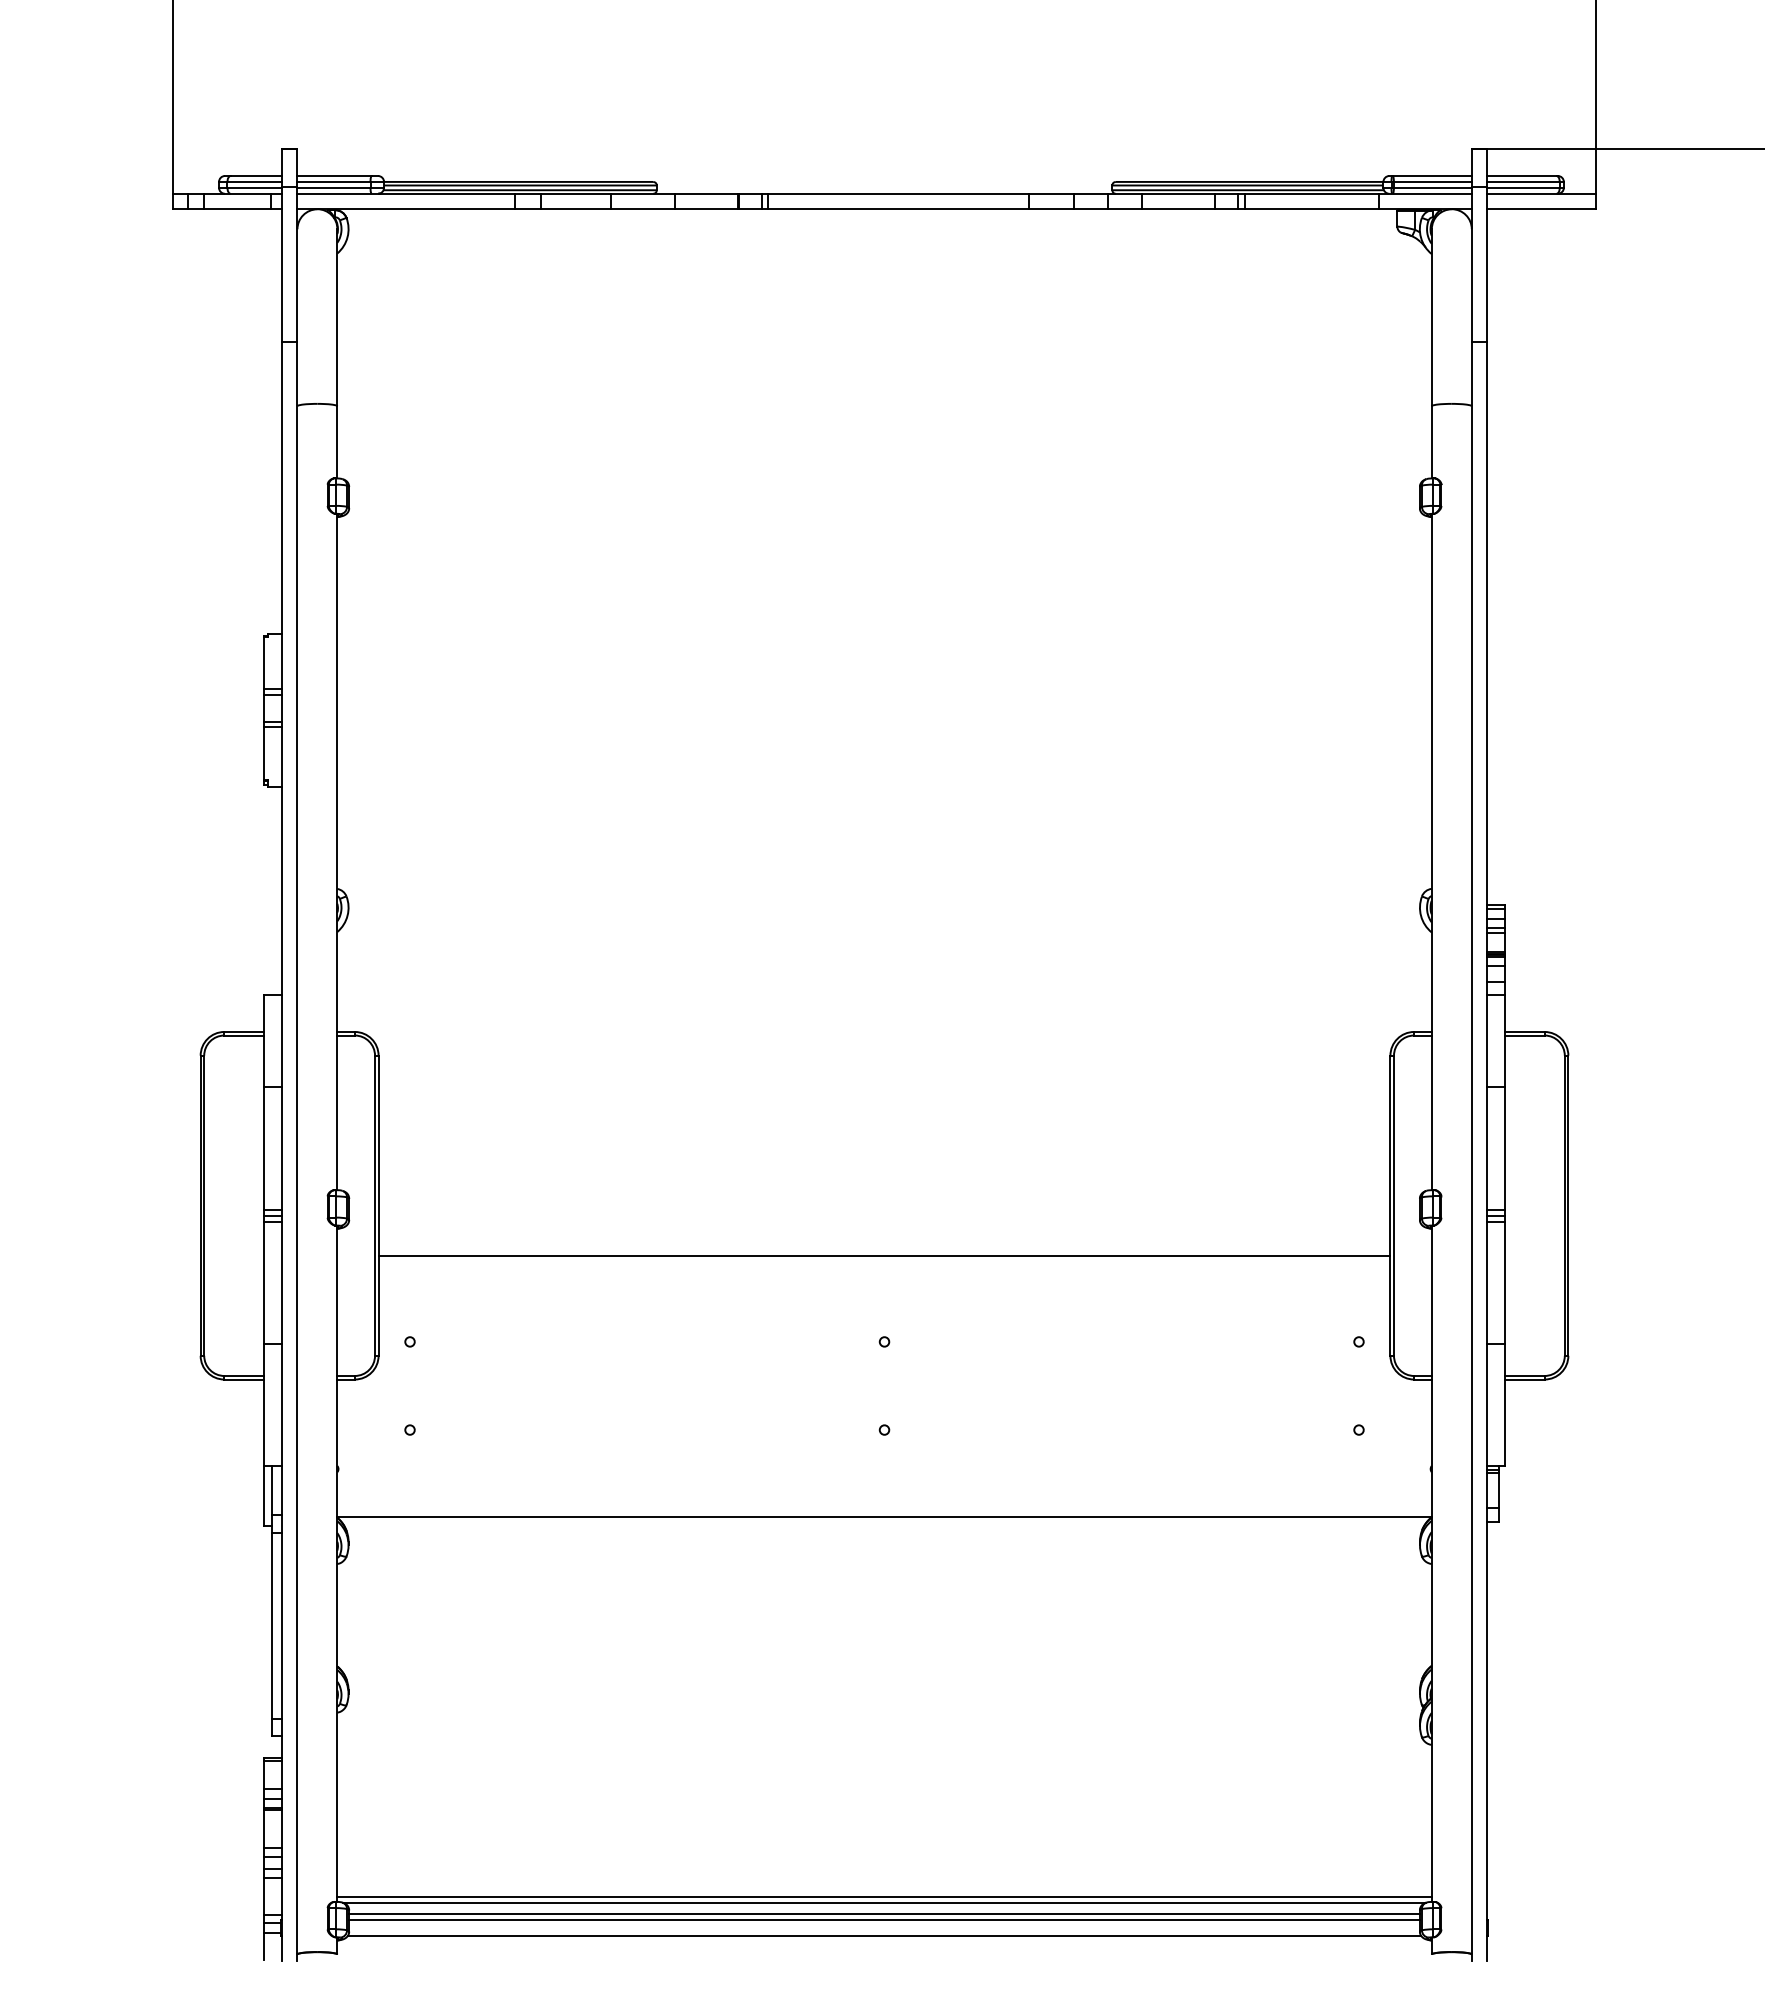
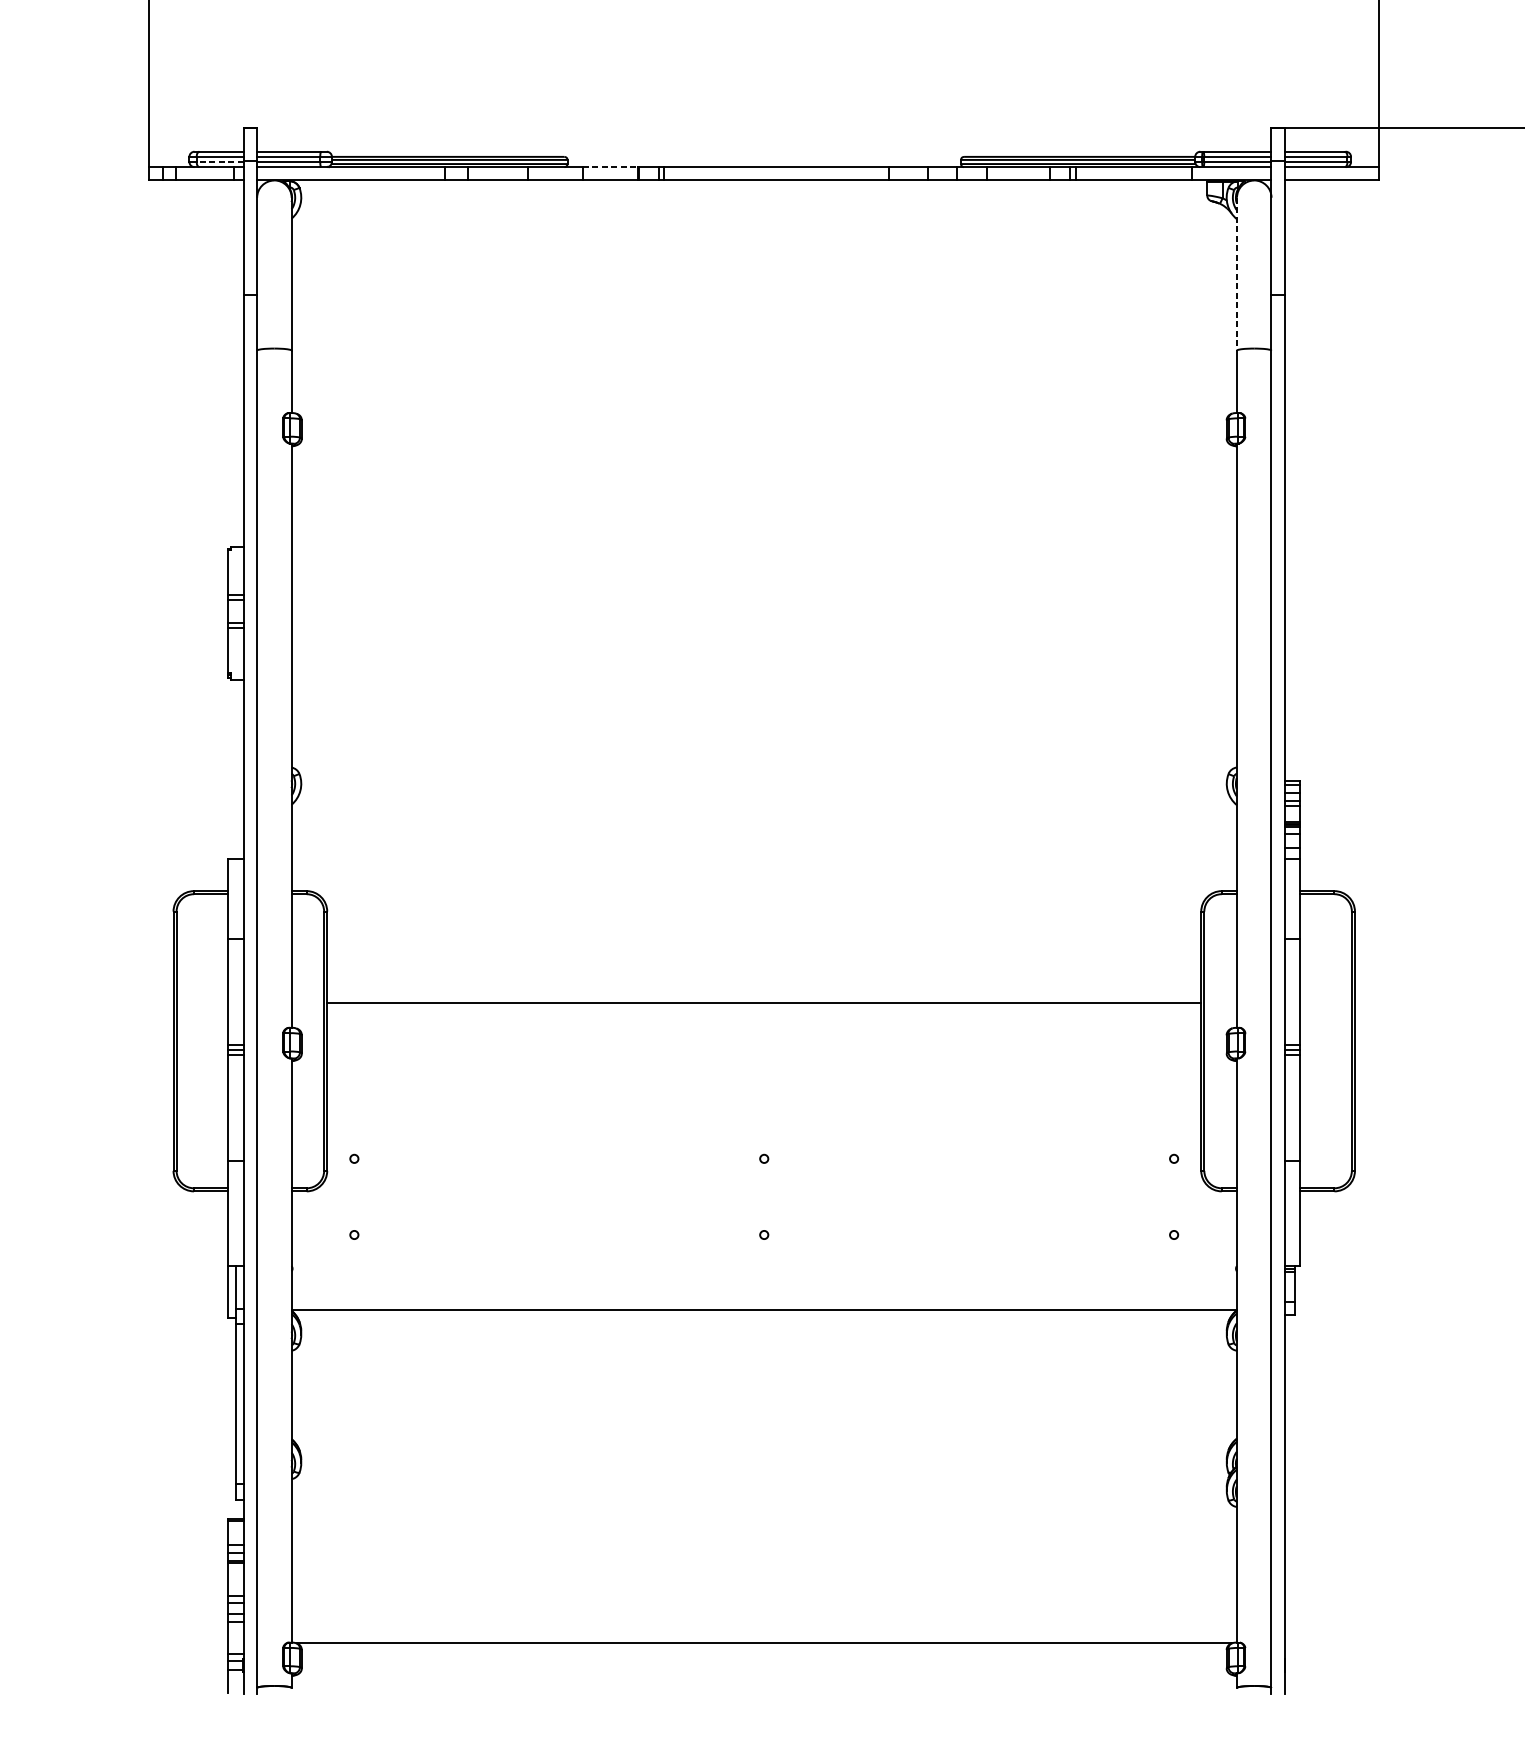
line: (254, 187) -> (220, 161), solid -> dashed
line: (706, 193) -> (610, 166), solid -> dashed
line: (1431, 318) -> (1236, 274), solid -> dashed
line: (884, 1255) -> (764, 1003), moved
line: (884, 1896) -> (764, 1637), removed
line: (884, 1914) -> (764, 1653), removed
line: (884, 1920) -> (764, 1658), removed
line: (884, 1935) -> (764, 1671), removed

